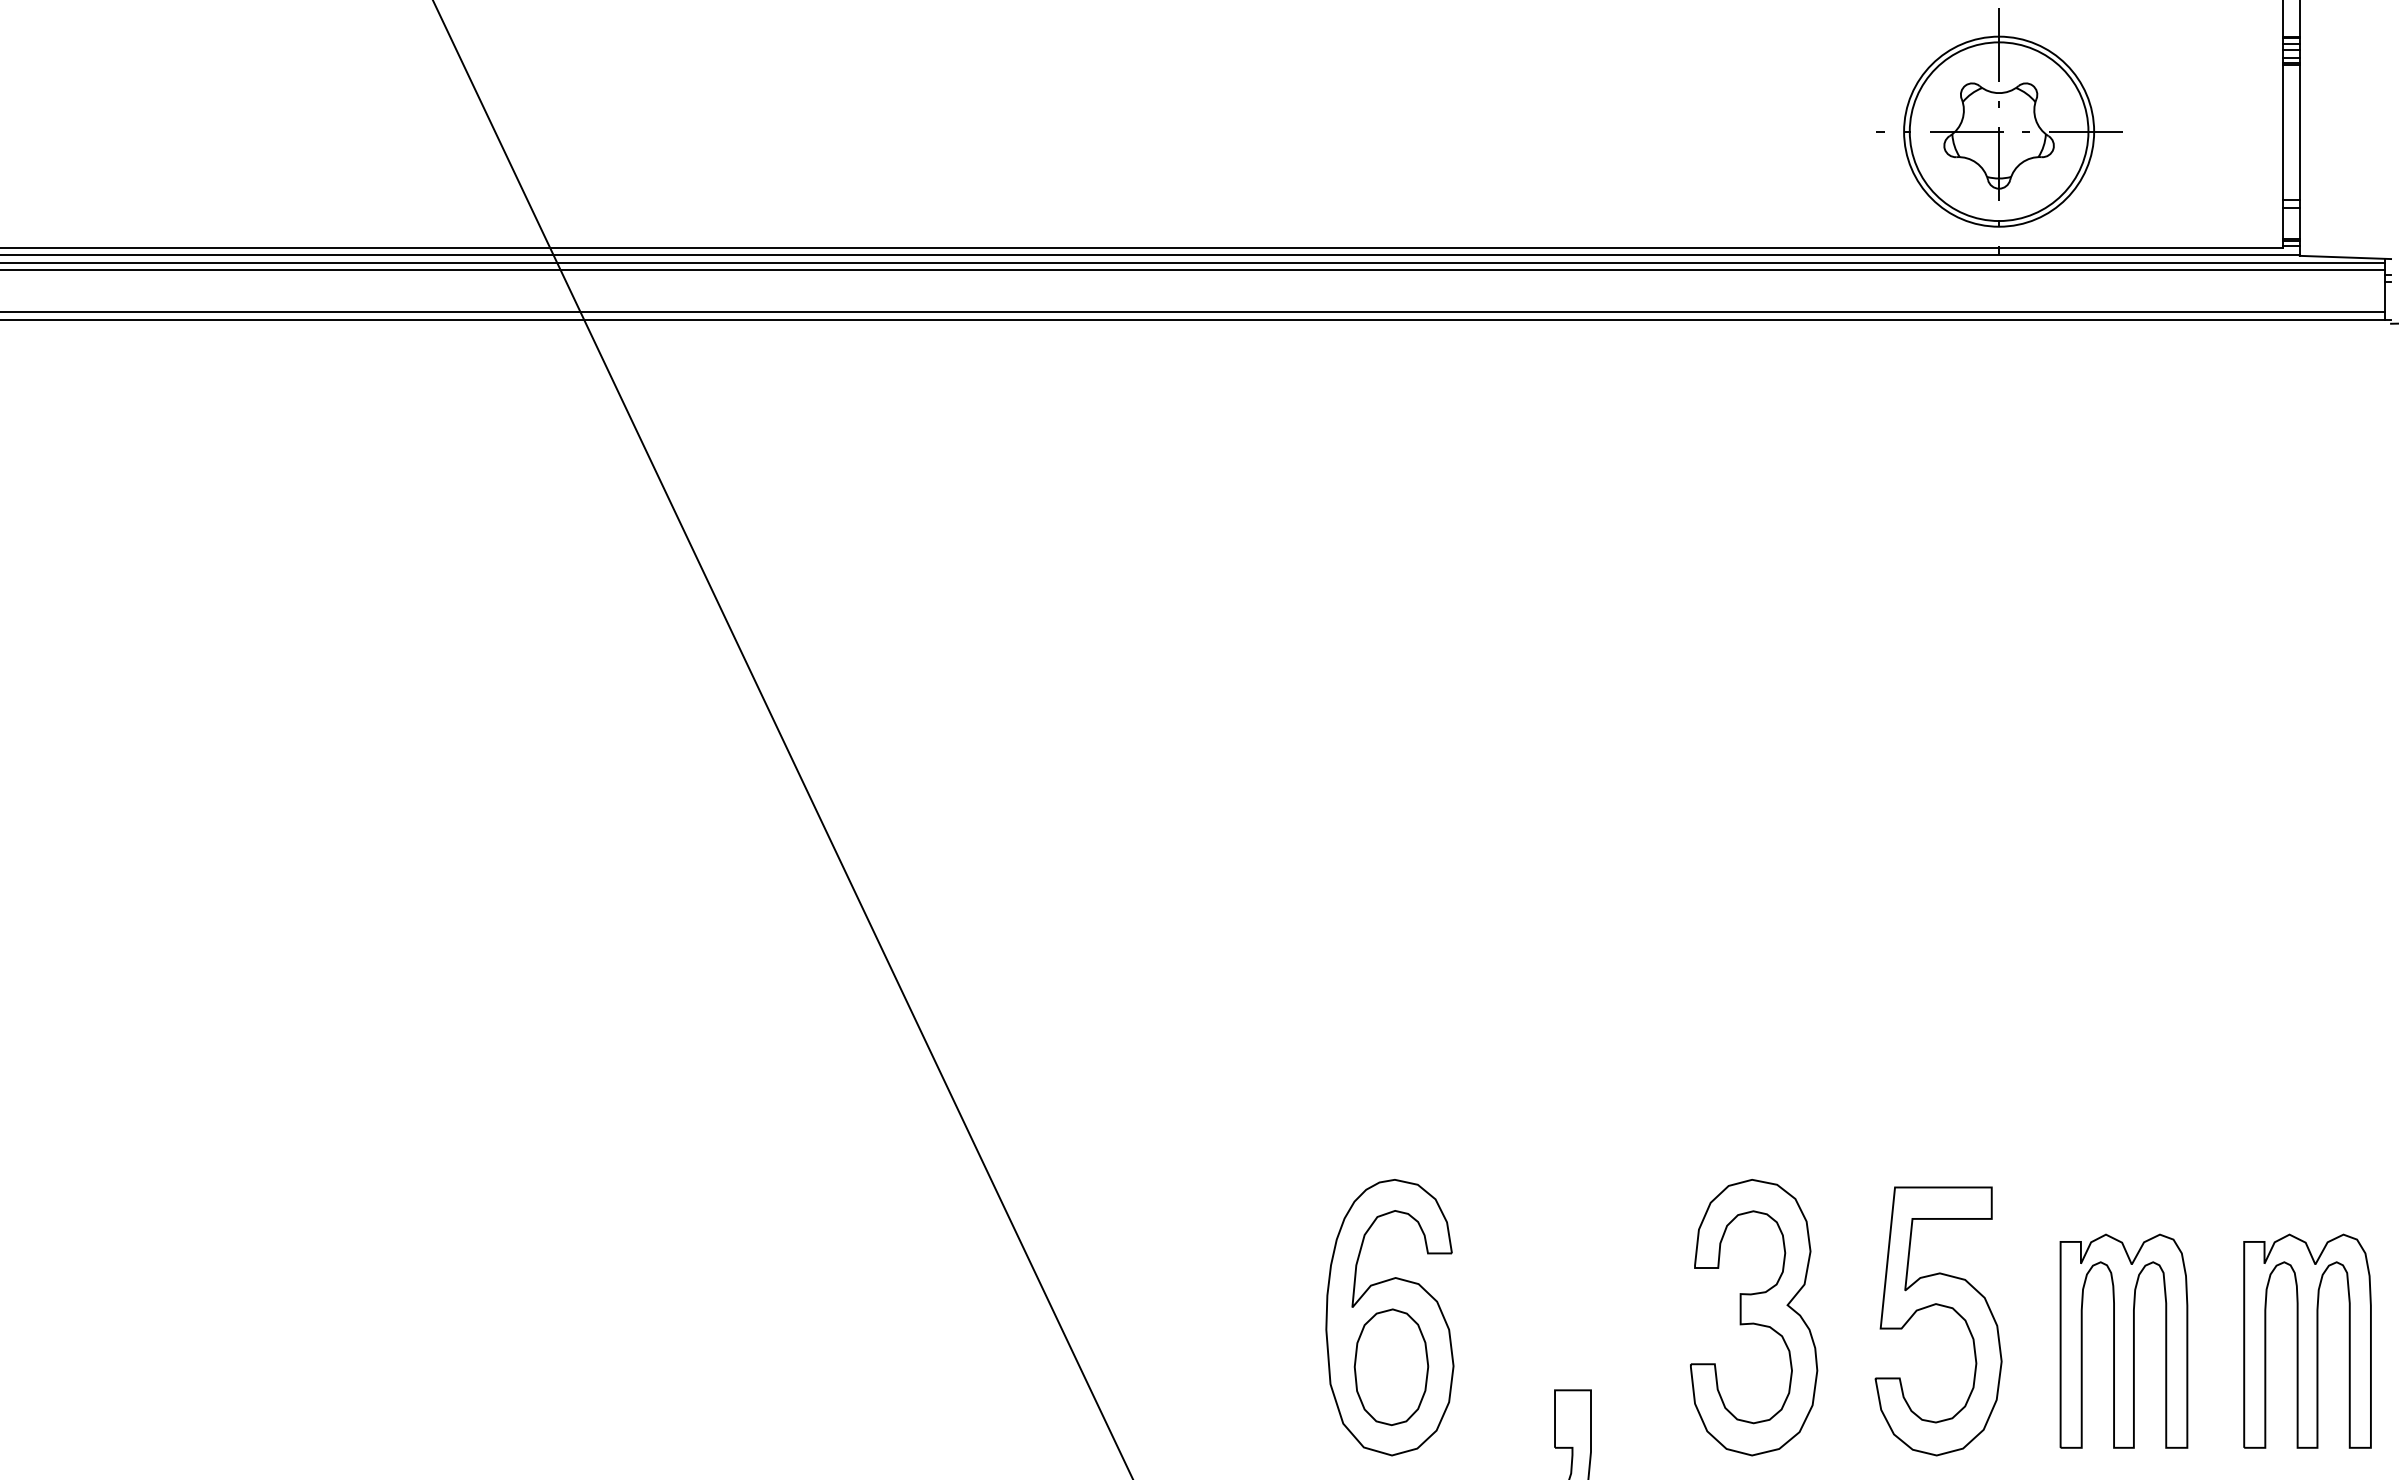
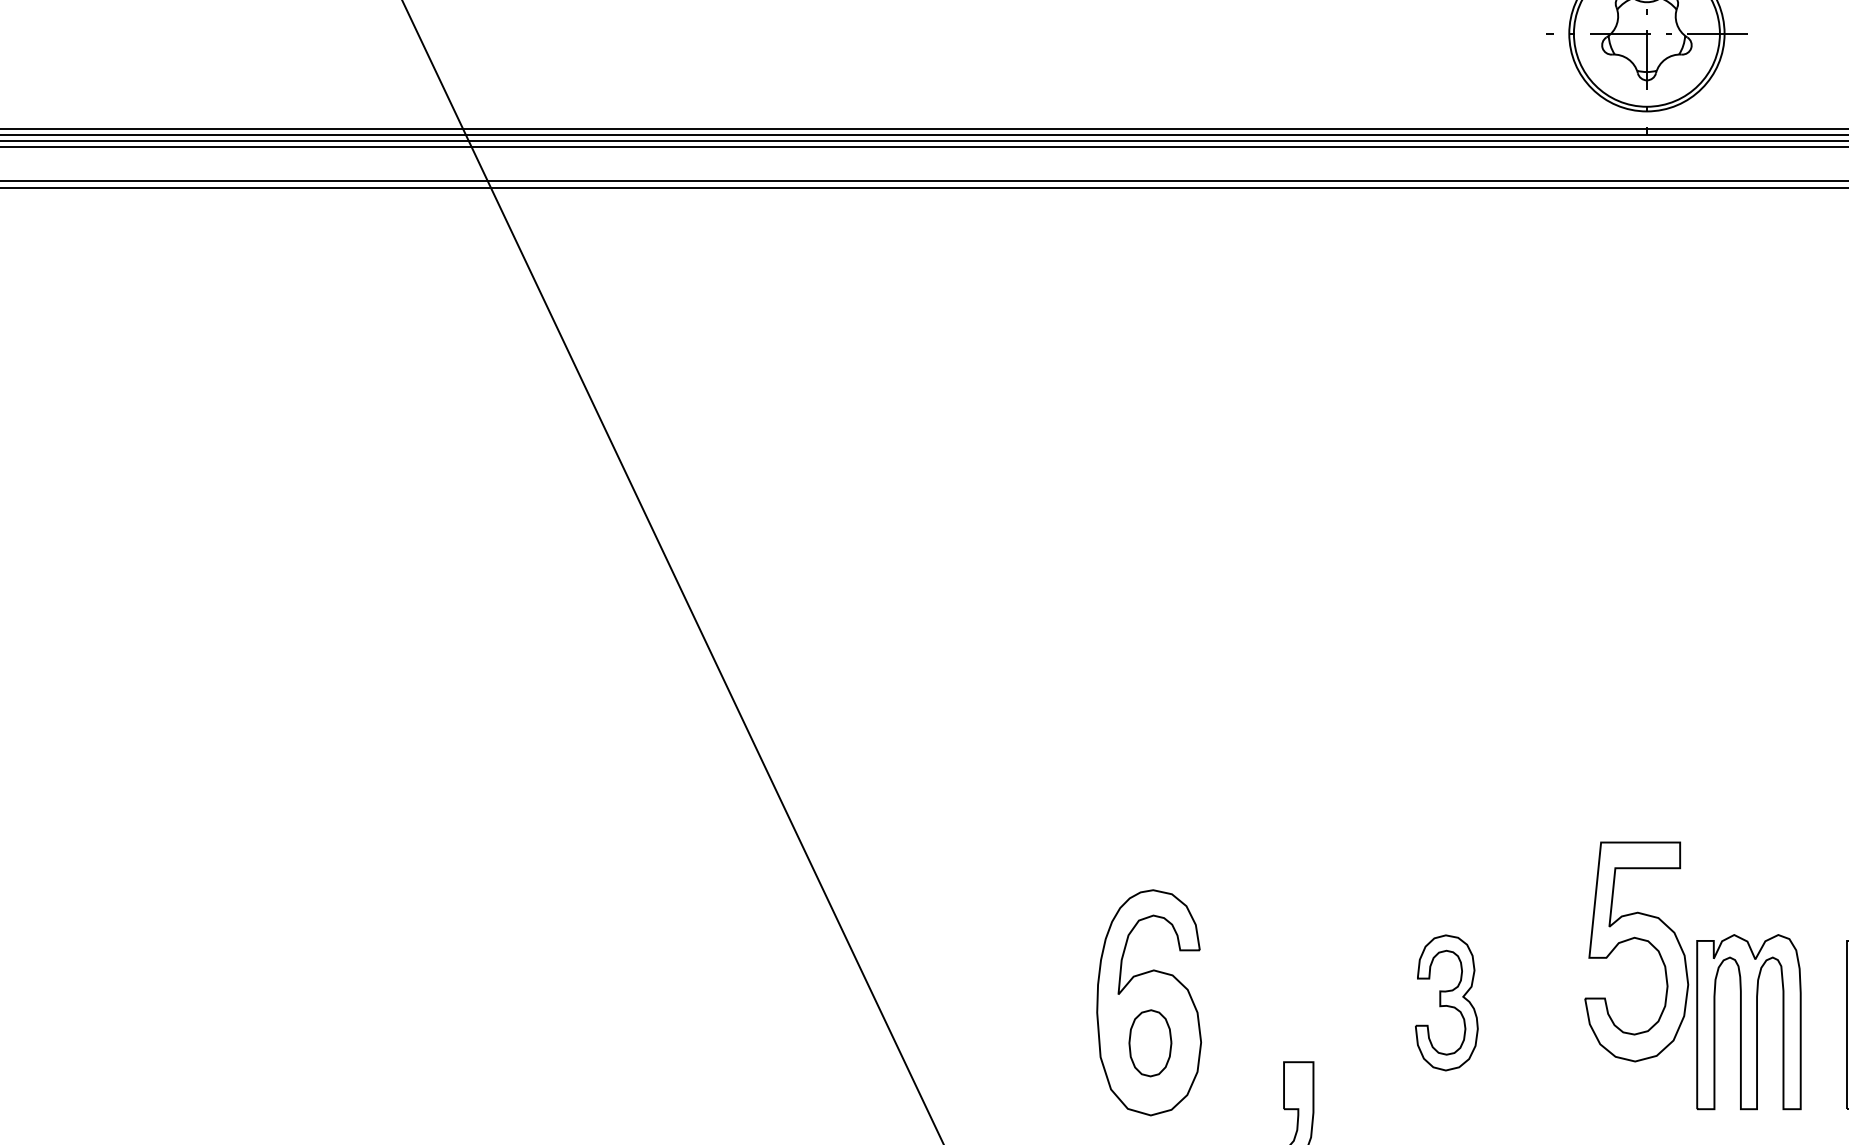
part: (1940, 1306) -> (1638, 939), moved
part: (1754, 1317) -> (1447, 1002), size x0.6
part: (1391, 1366) -> (1150, 1042), size x0.7

